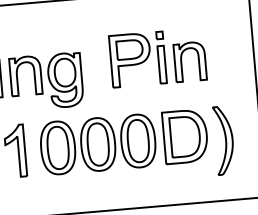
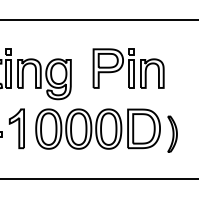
part: (224, 140) -> (172, 134), size x0.7

